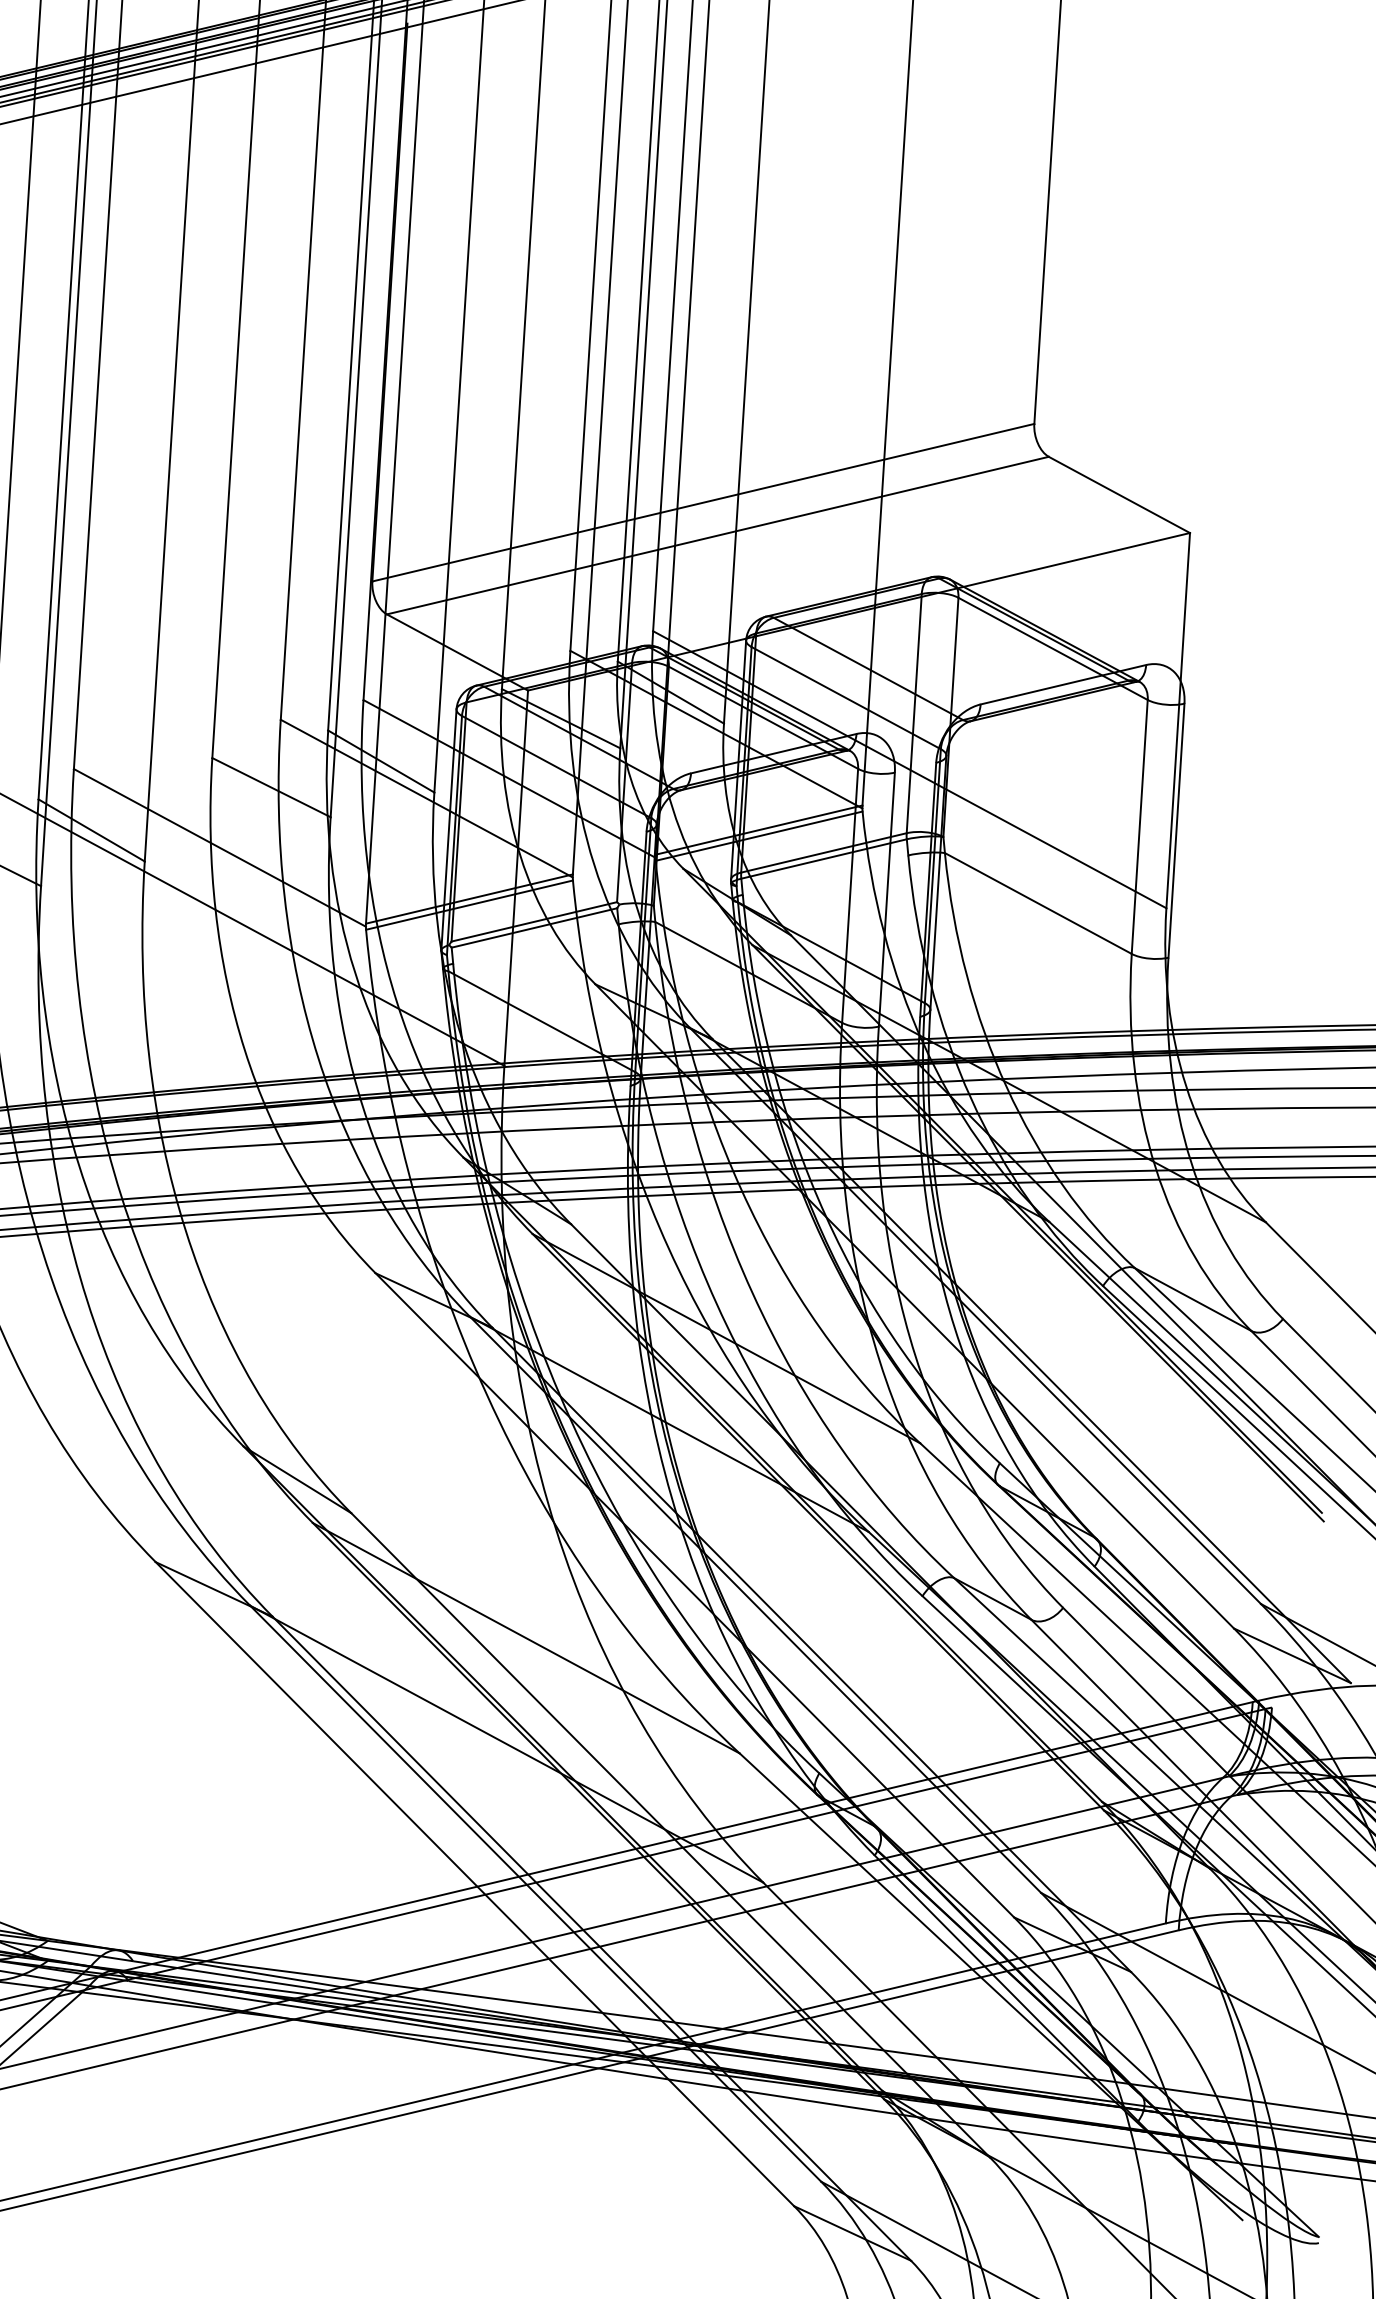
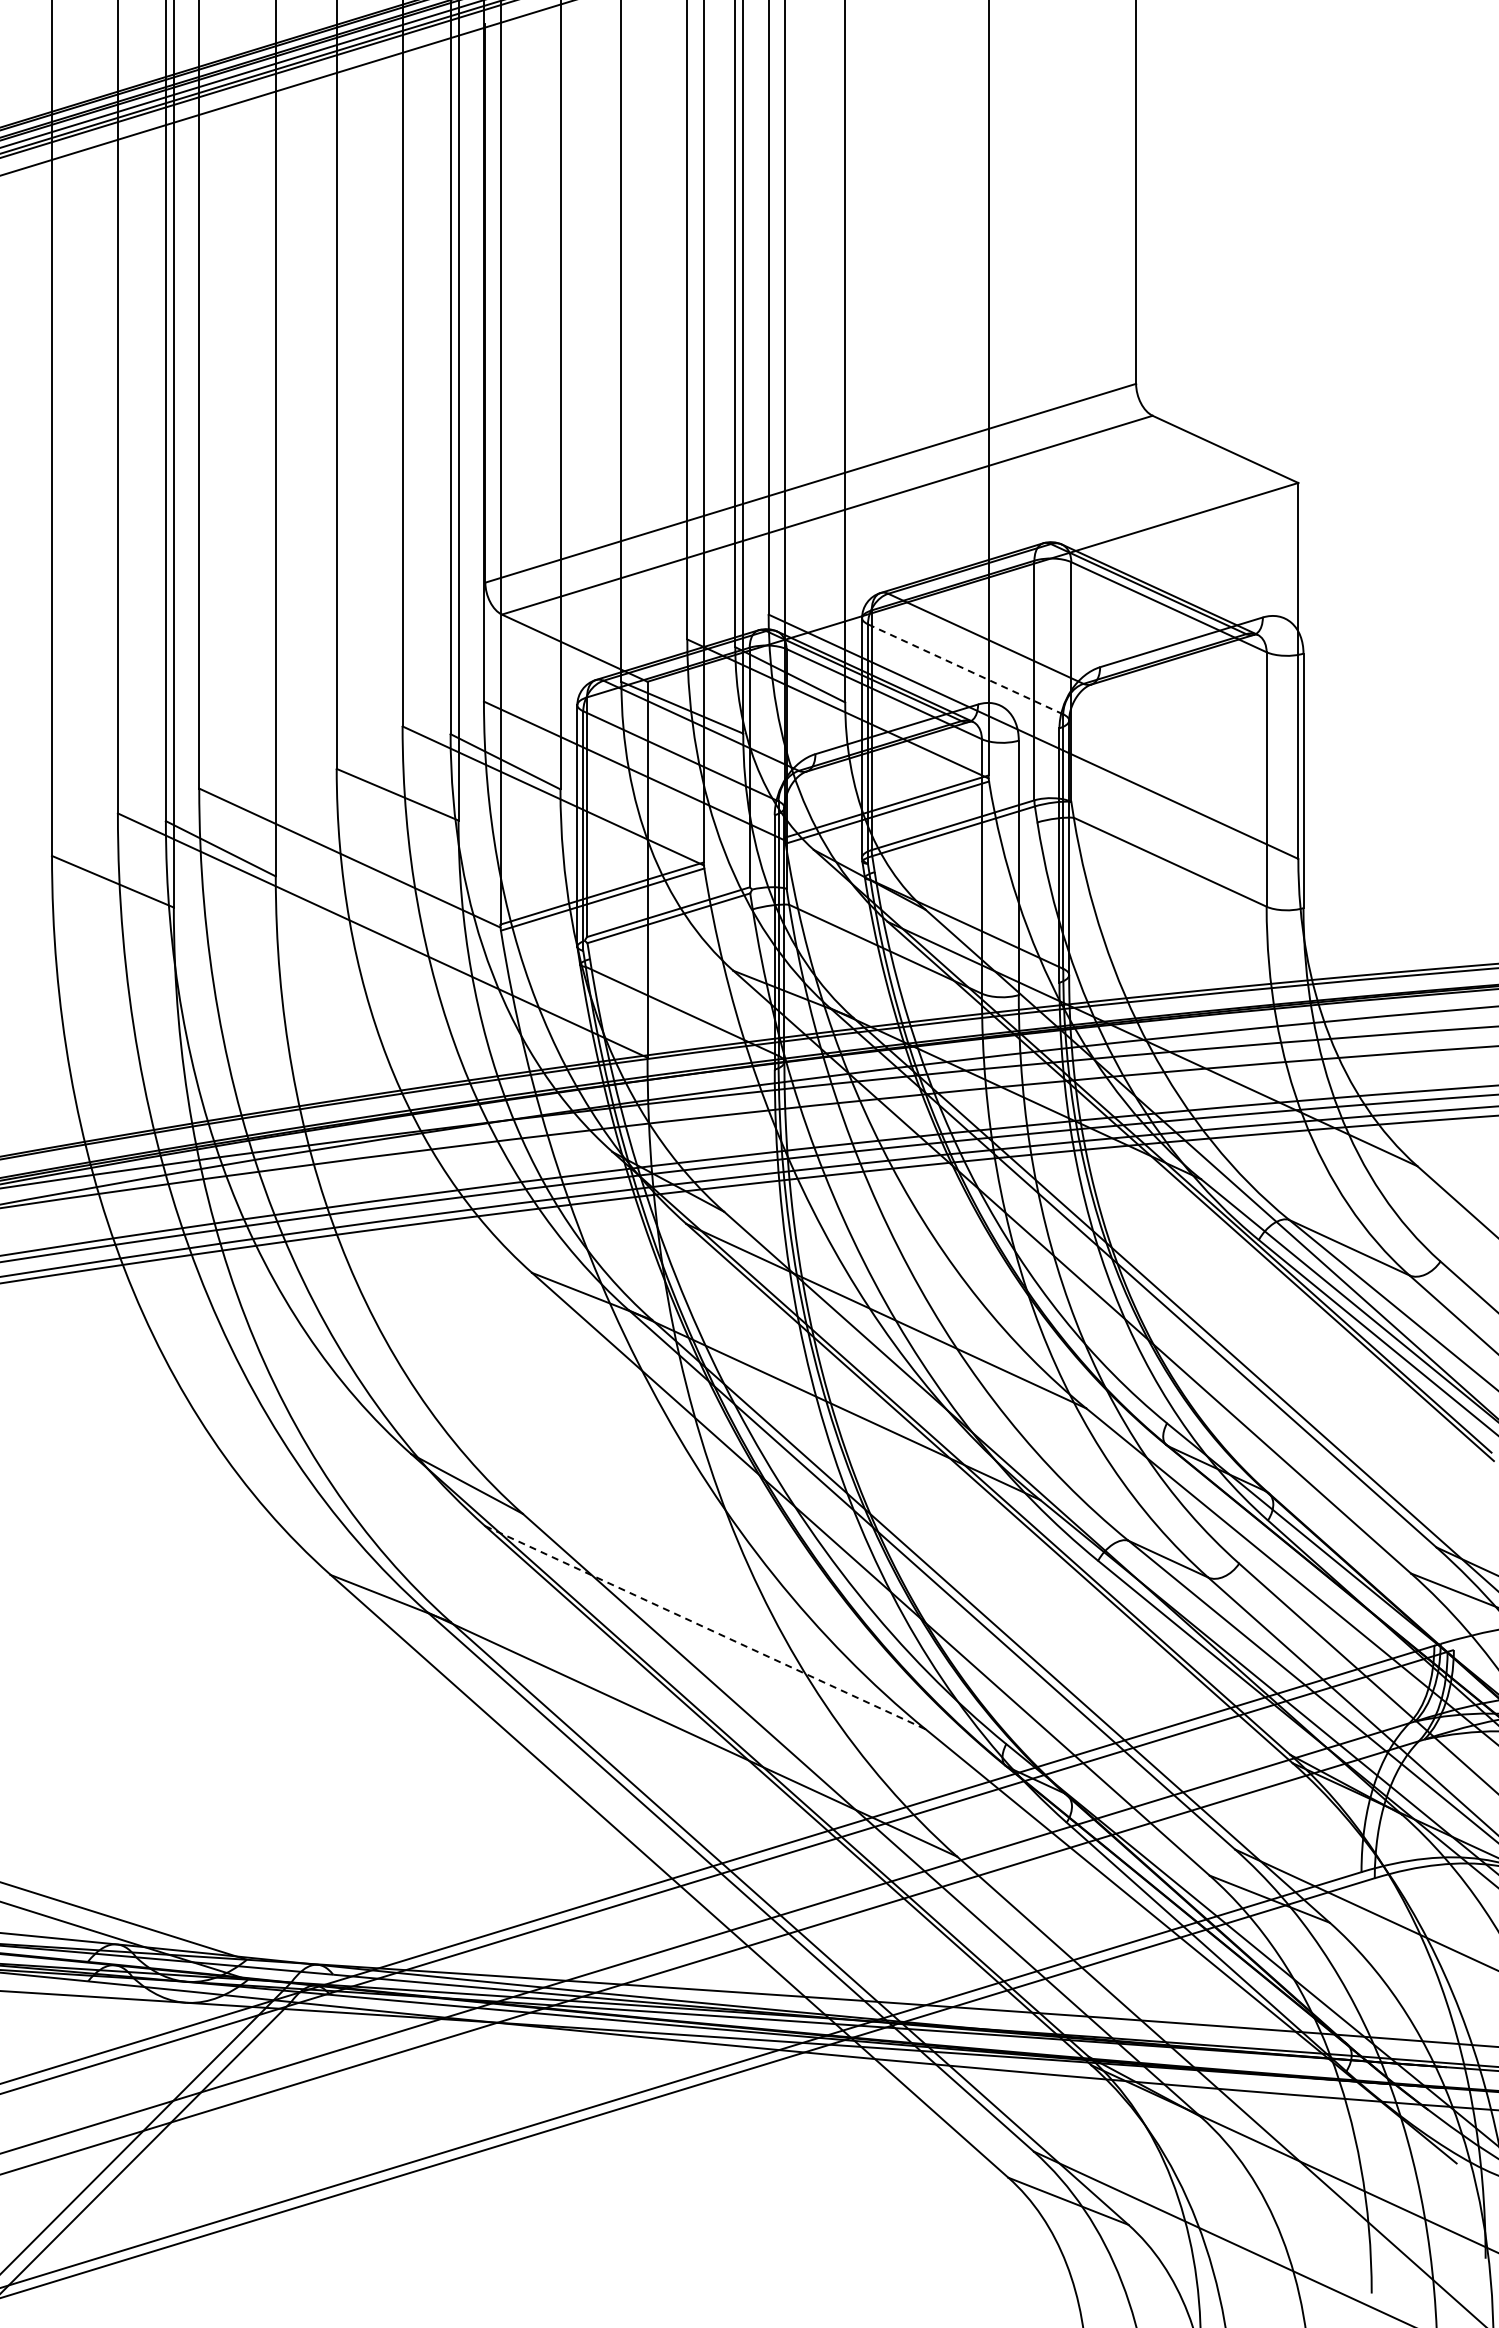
line: (846, 698) -> (965, 669), solid -> dashed
line: (526, 1638) -> (705, 1627), solid -> dashed

